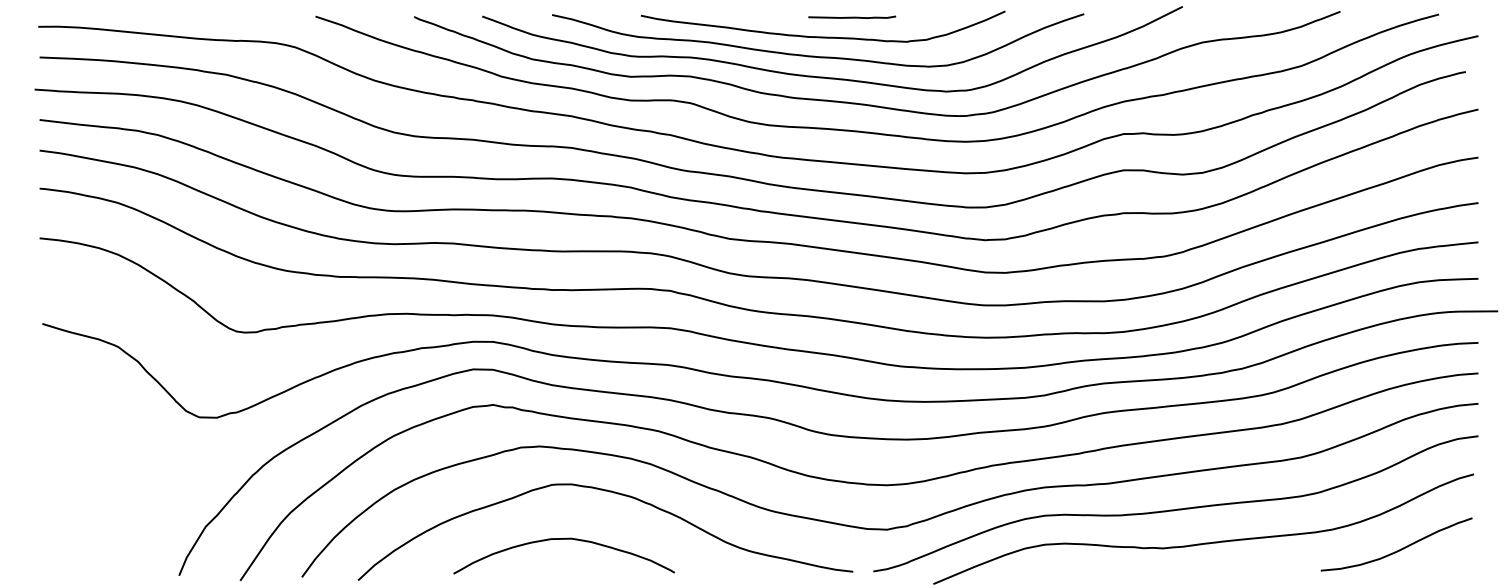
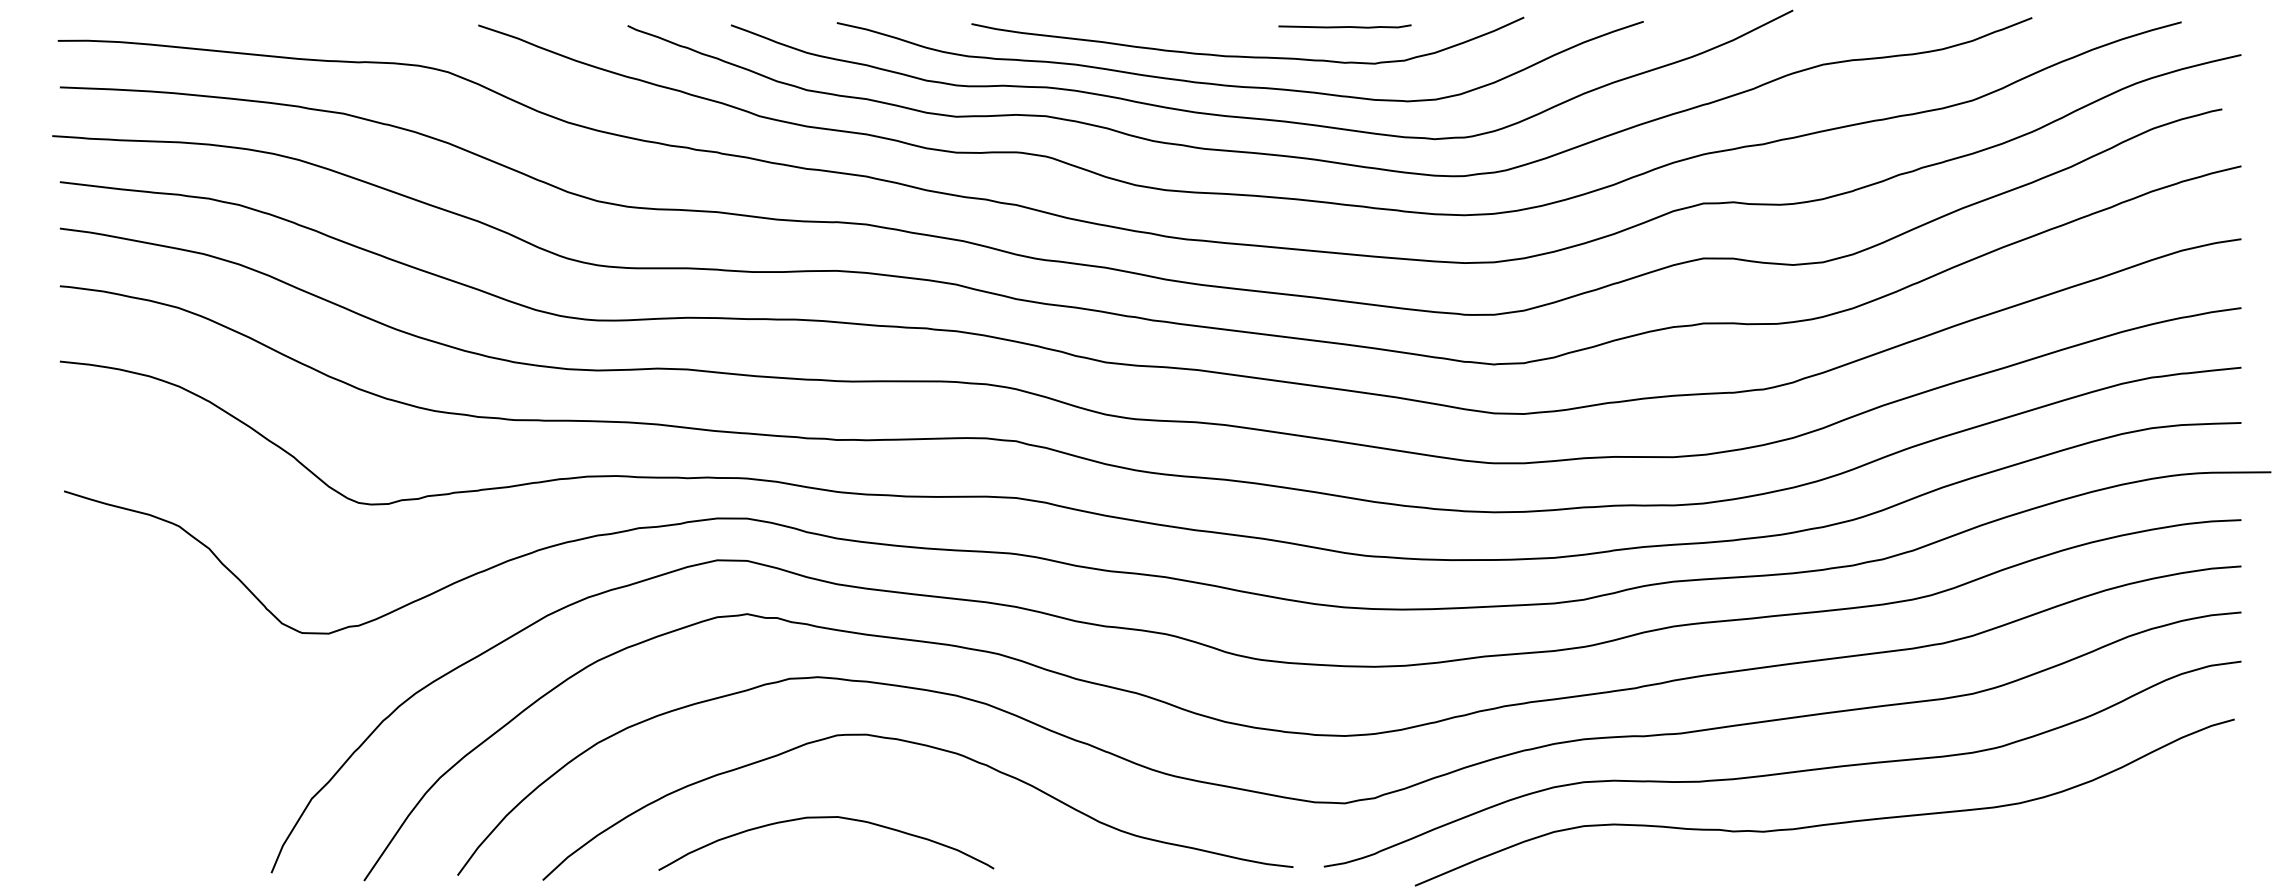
line: (852, 16) -> (1345, 25), moved
curve: (563, 539) -> (825, 818), moved
curve: (1398, 549) -> (2120, 833), removed

